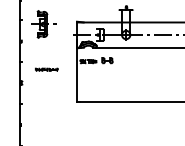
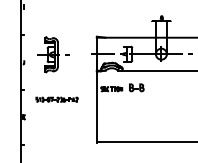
part: (43, 24) -> (52, 54), moved
part: (46, 69) -> (56, 99), size x1.43

